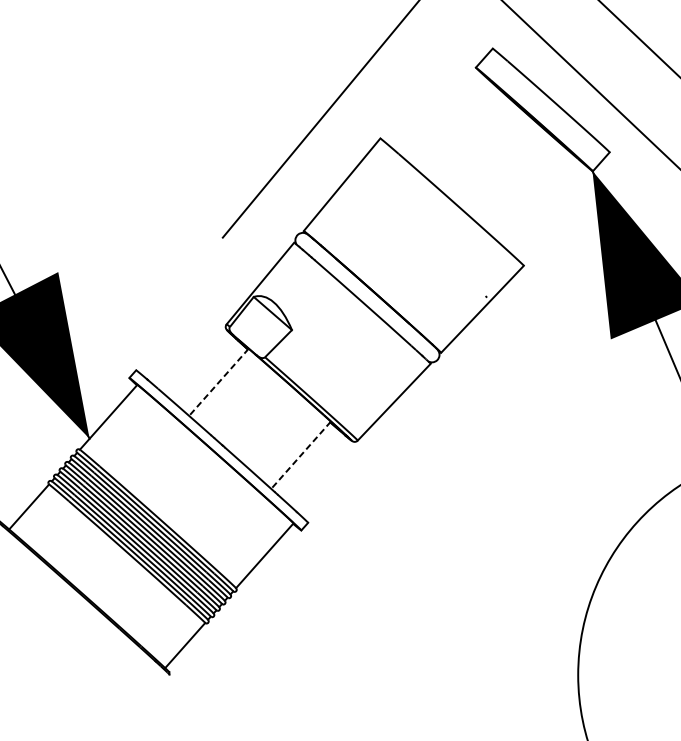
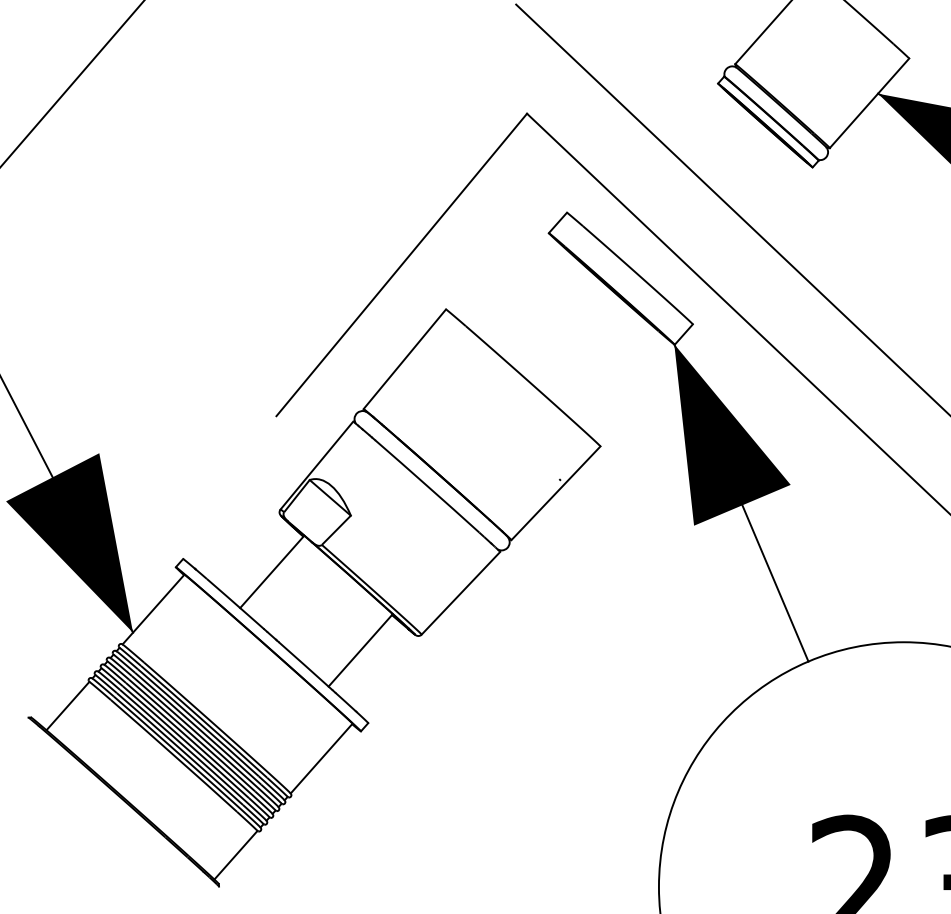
line: (218, 382) -> (271, 572), dashed -> solid
line: (300, 455) -> (360, 650), dashed -> solid

